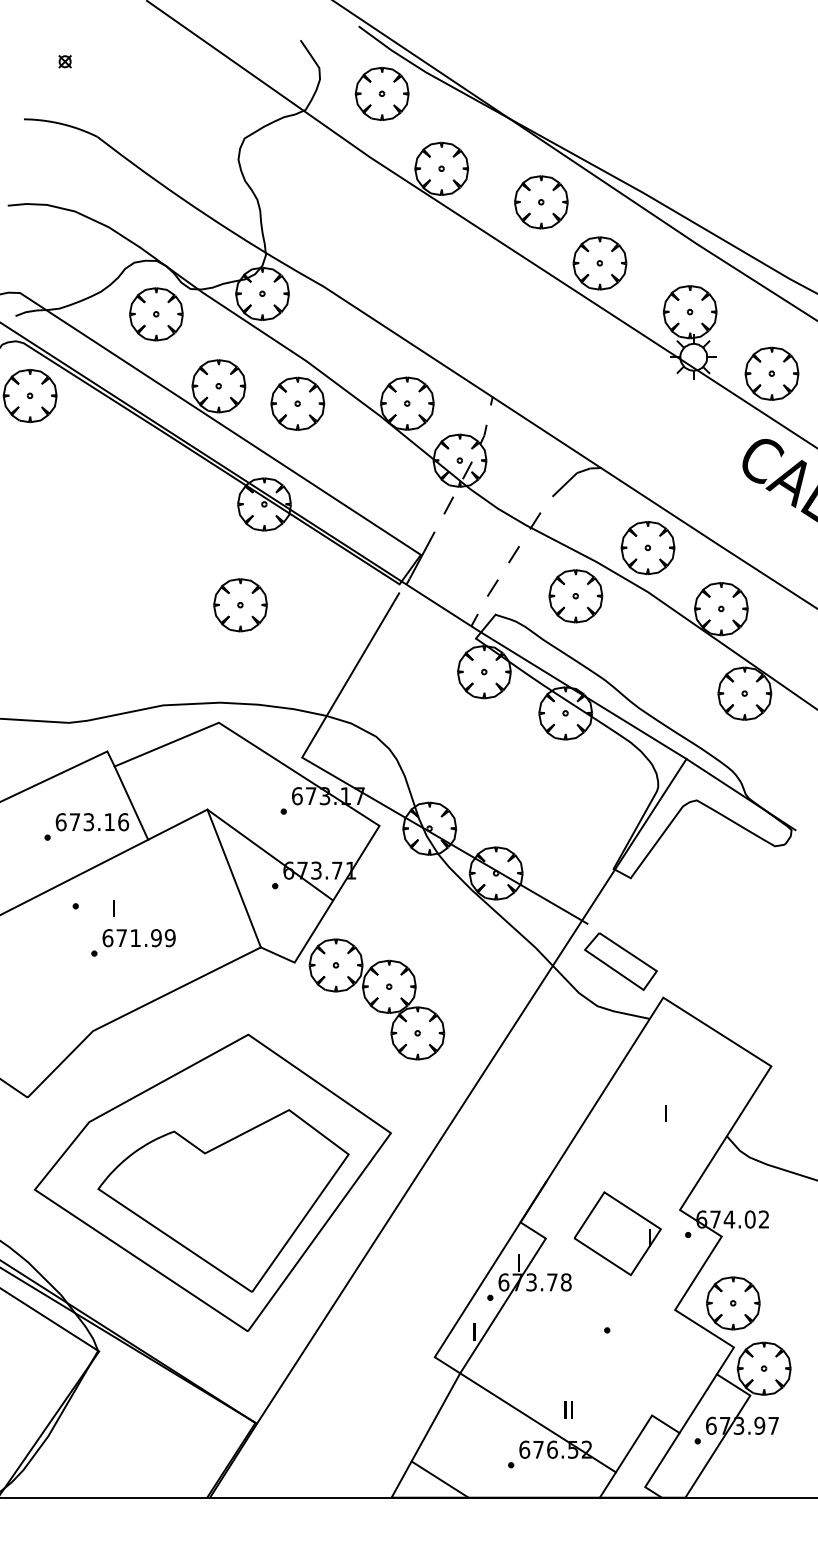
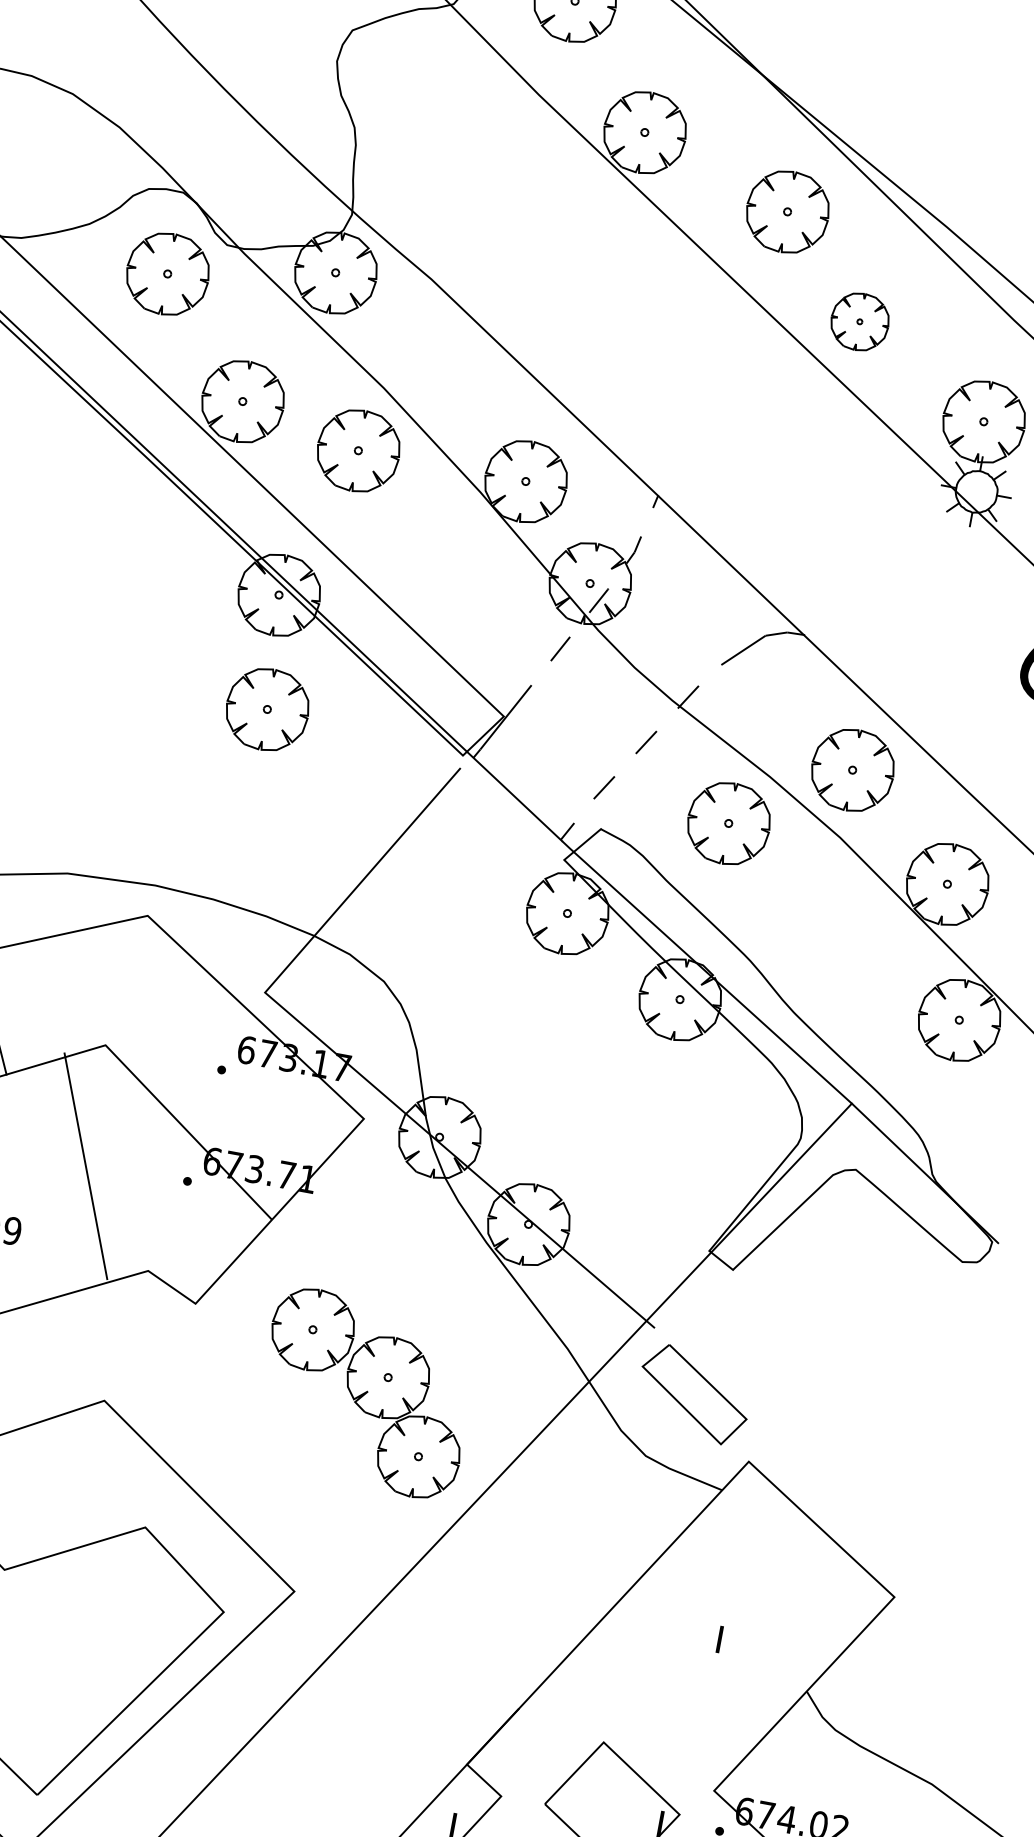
part: (599, 263) -> (859, 321), size x0.7
part: (240, 605) -> (267, 710), moved
line: (233, 878) -> (84, 1166), moved
part: (376, 999) -> (365, 1393), moved

